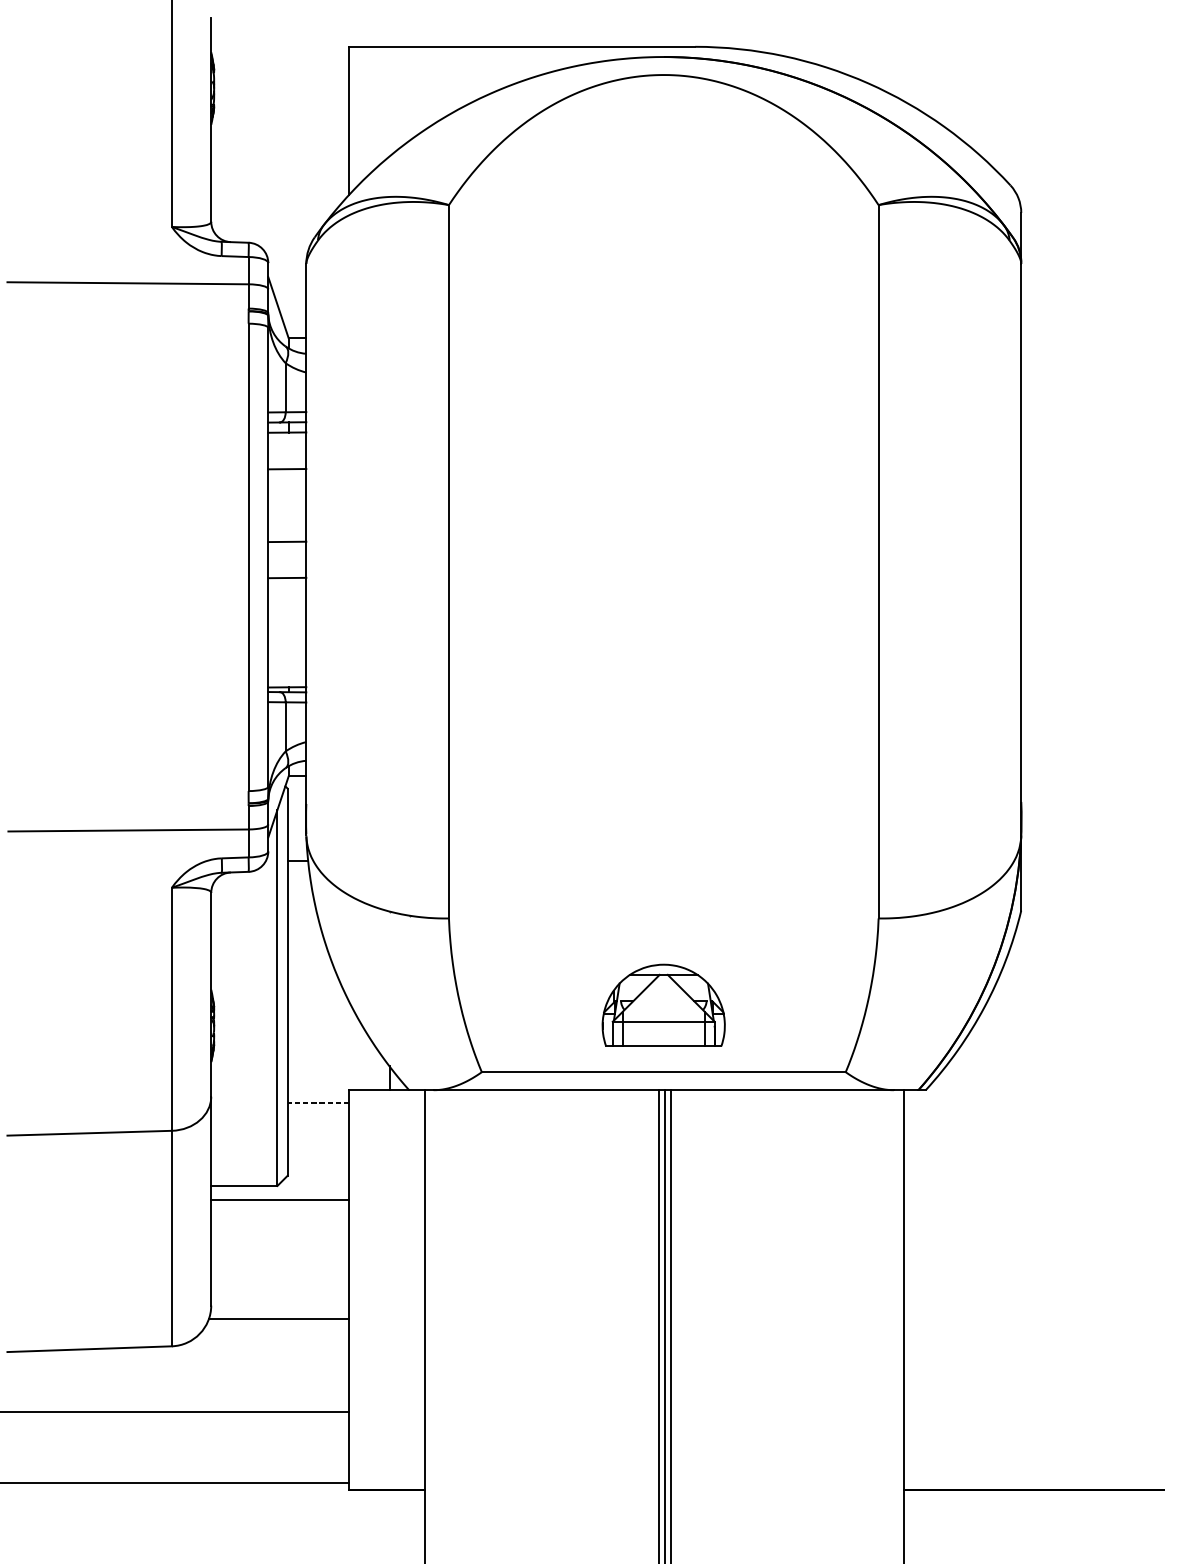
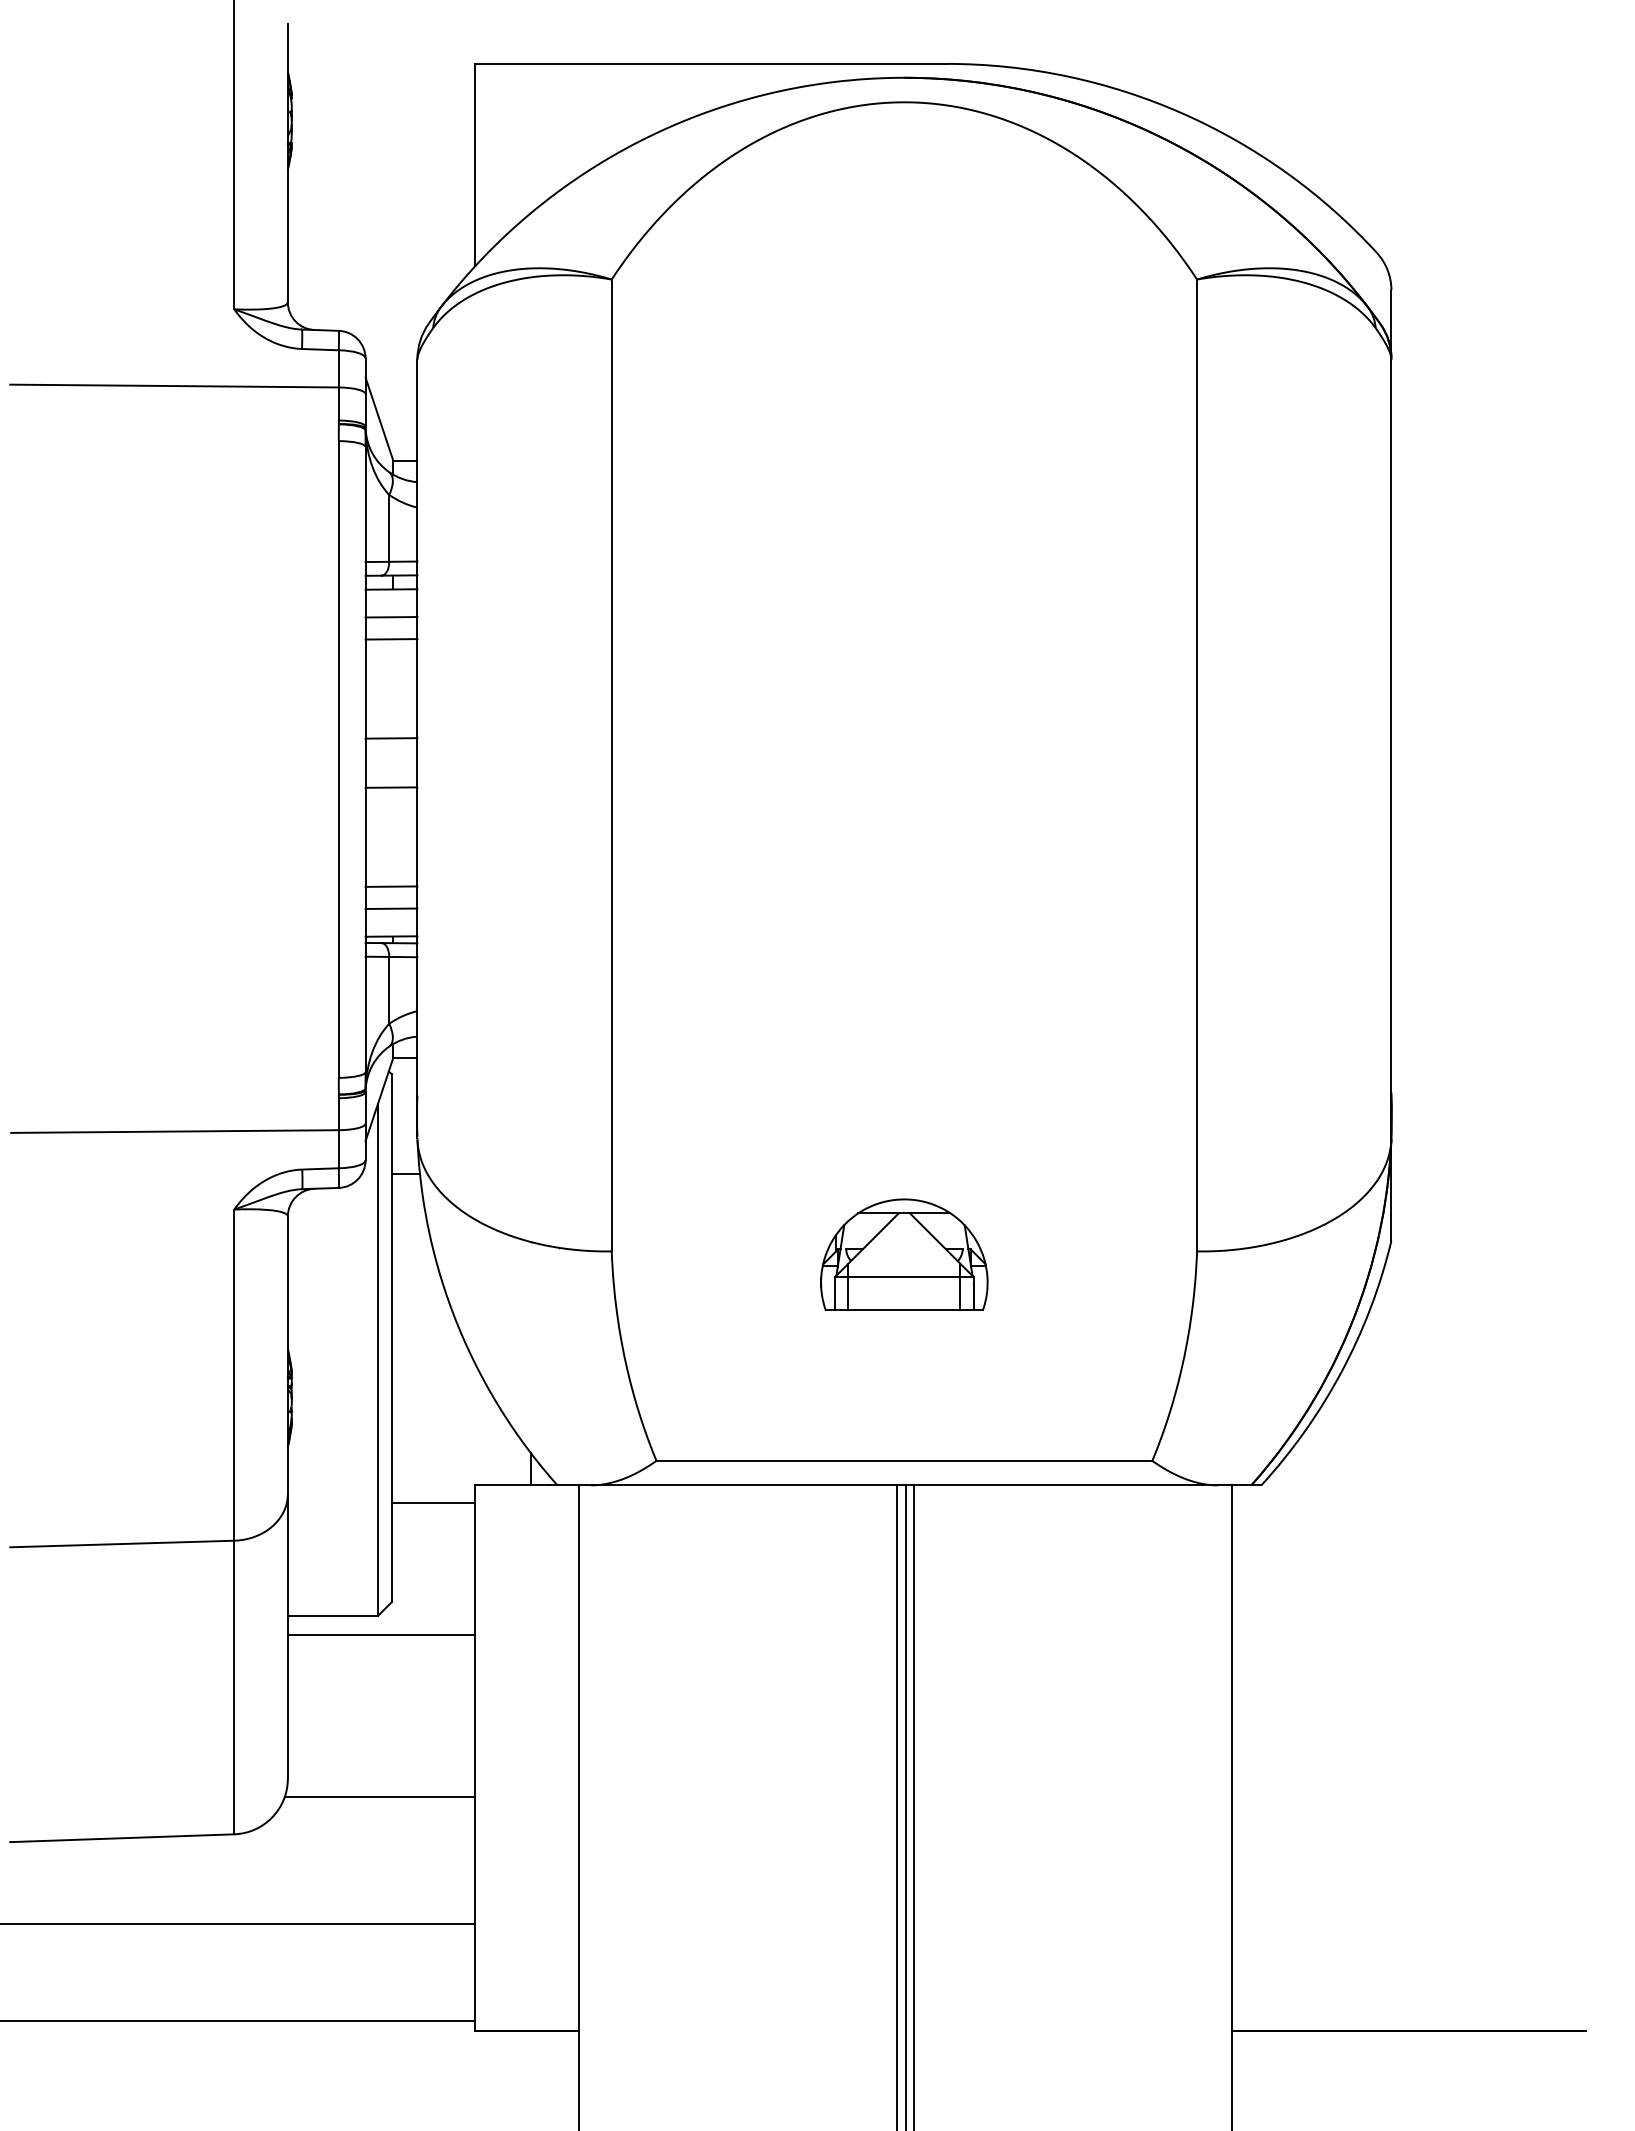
line: (287, 453) -> (391, 617), added
line: (287, 650) -> (391, 886), added
line: (287, 666) -> (391, 908), added
part: (663, 1005) -> (904, 1254), moved
line: (318, 1102) -> (433, 1502), dashed -> solid

